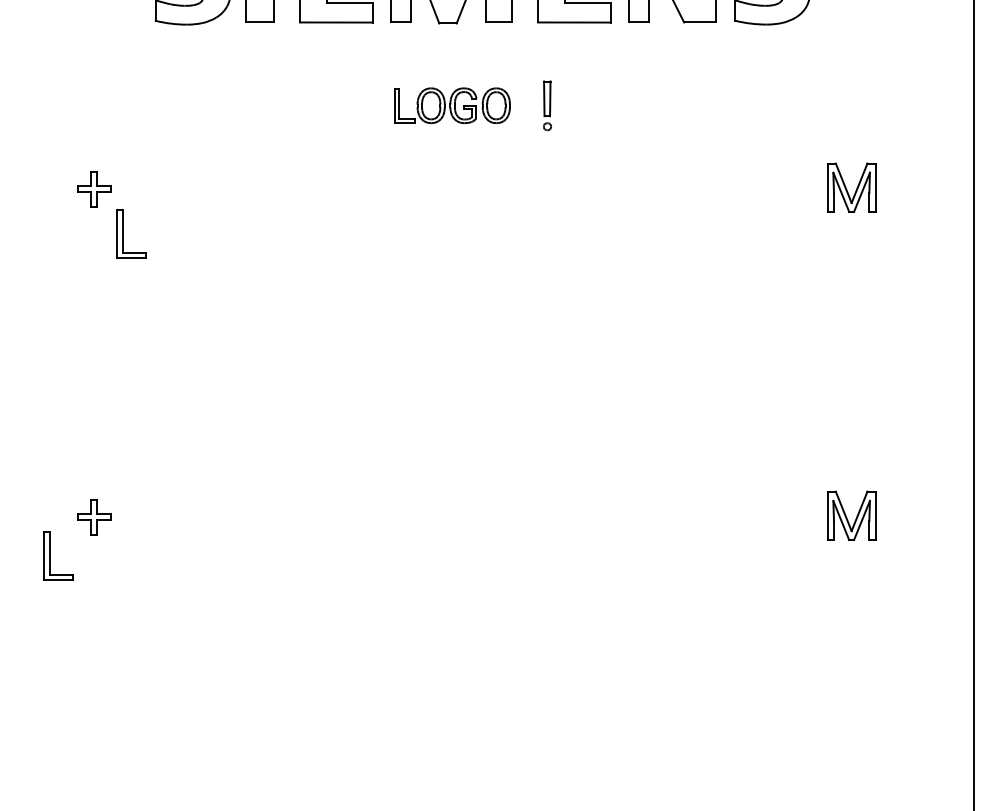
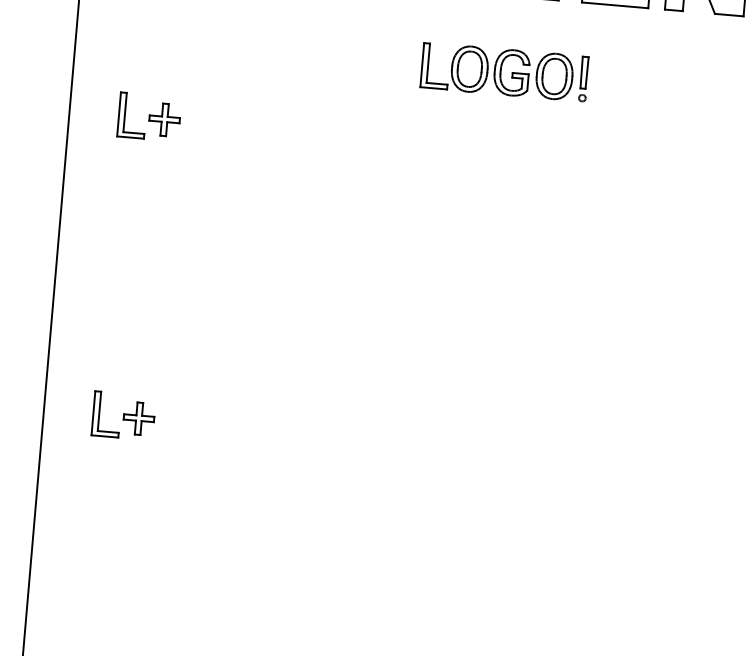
part: (452, 105) -> (497, 71), size x1.43
part: (123, 233) -> (124, 114), moved
part: (50, 555) -> (99, 413), moved

